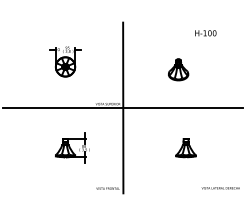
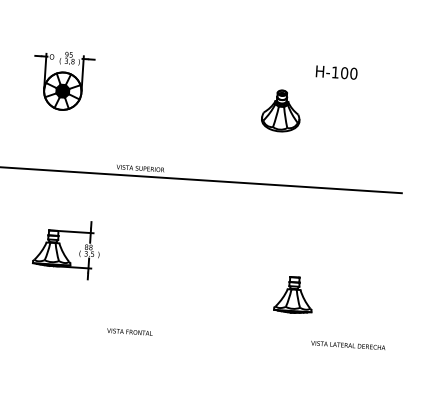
text: (205, 33) -> (336, 73), moved
line: (123, 107) -> (169, 176), removed
part: (185, 148) -> (292, 295), moved

